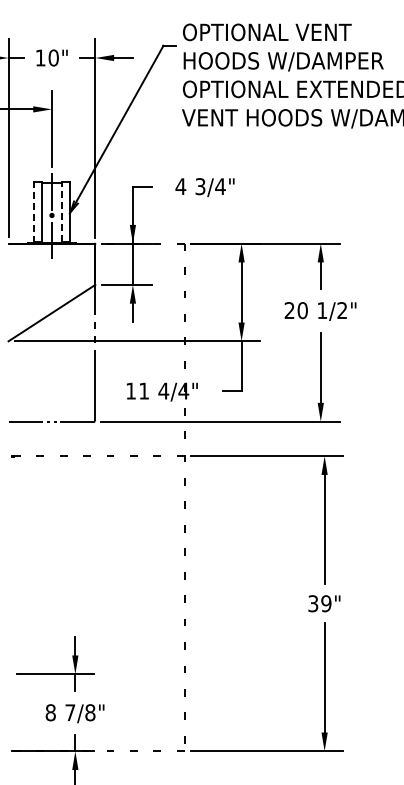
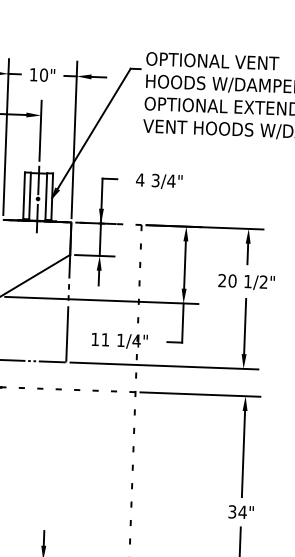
line: (34, 212) -> (24, 196), dashed -> solid
line: (62, 212) -> (46, 196), dashed -> solid
text: (163, 390) -> (120, 339), 4/4" -> 1/4"
text: (326, 603) -> (242, 512), 39" -> 34"

